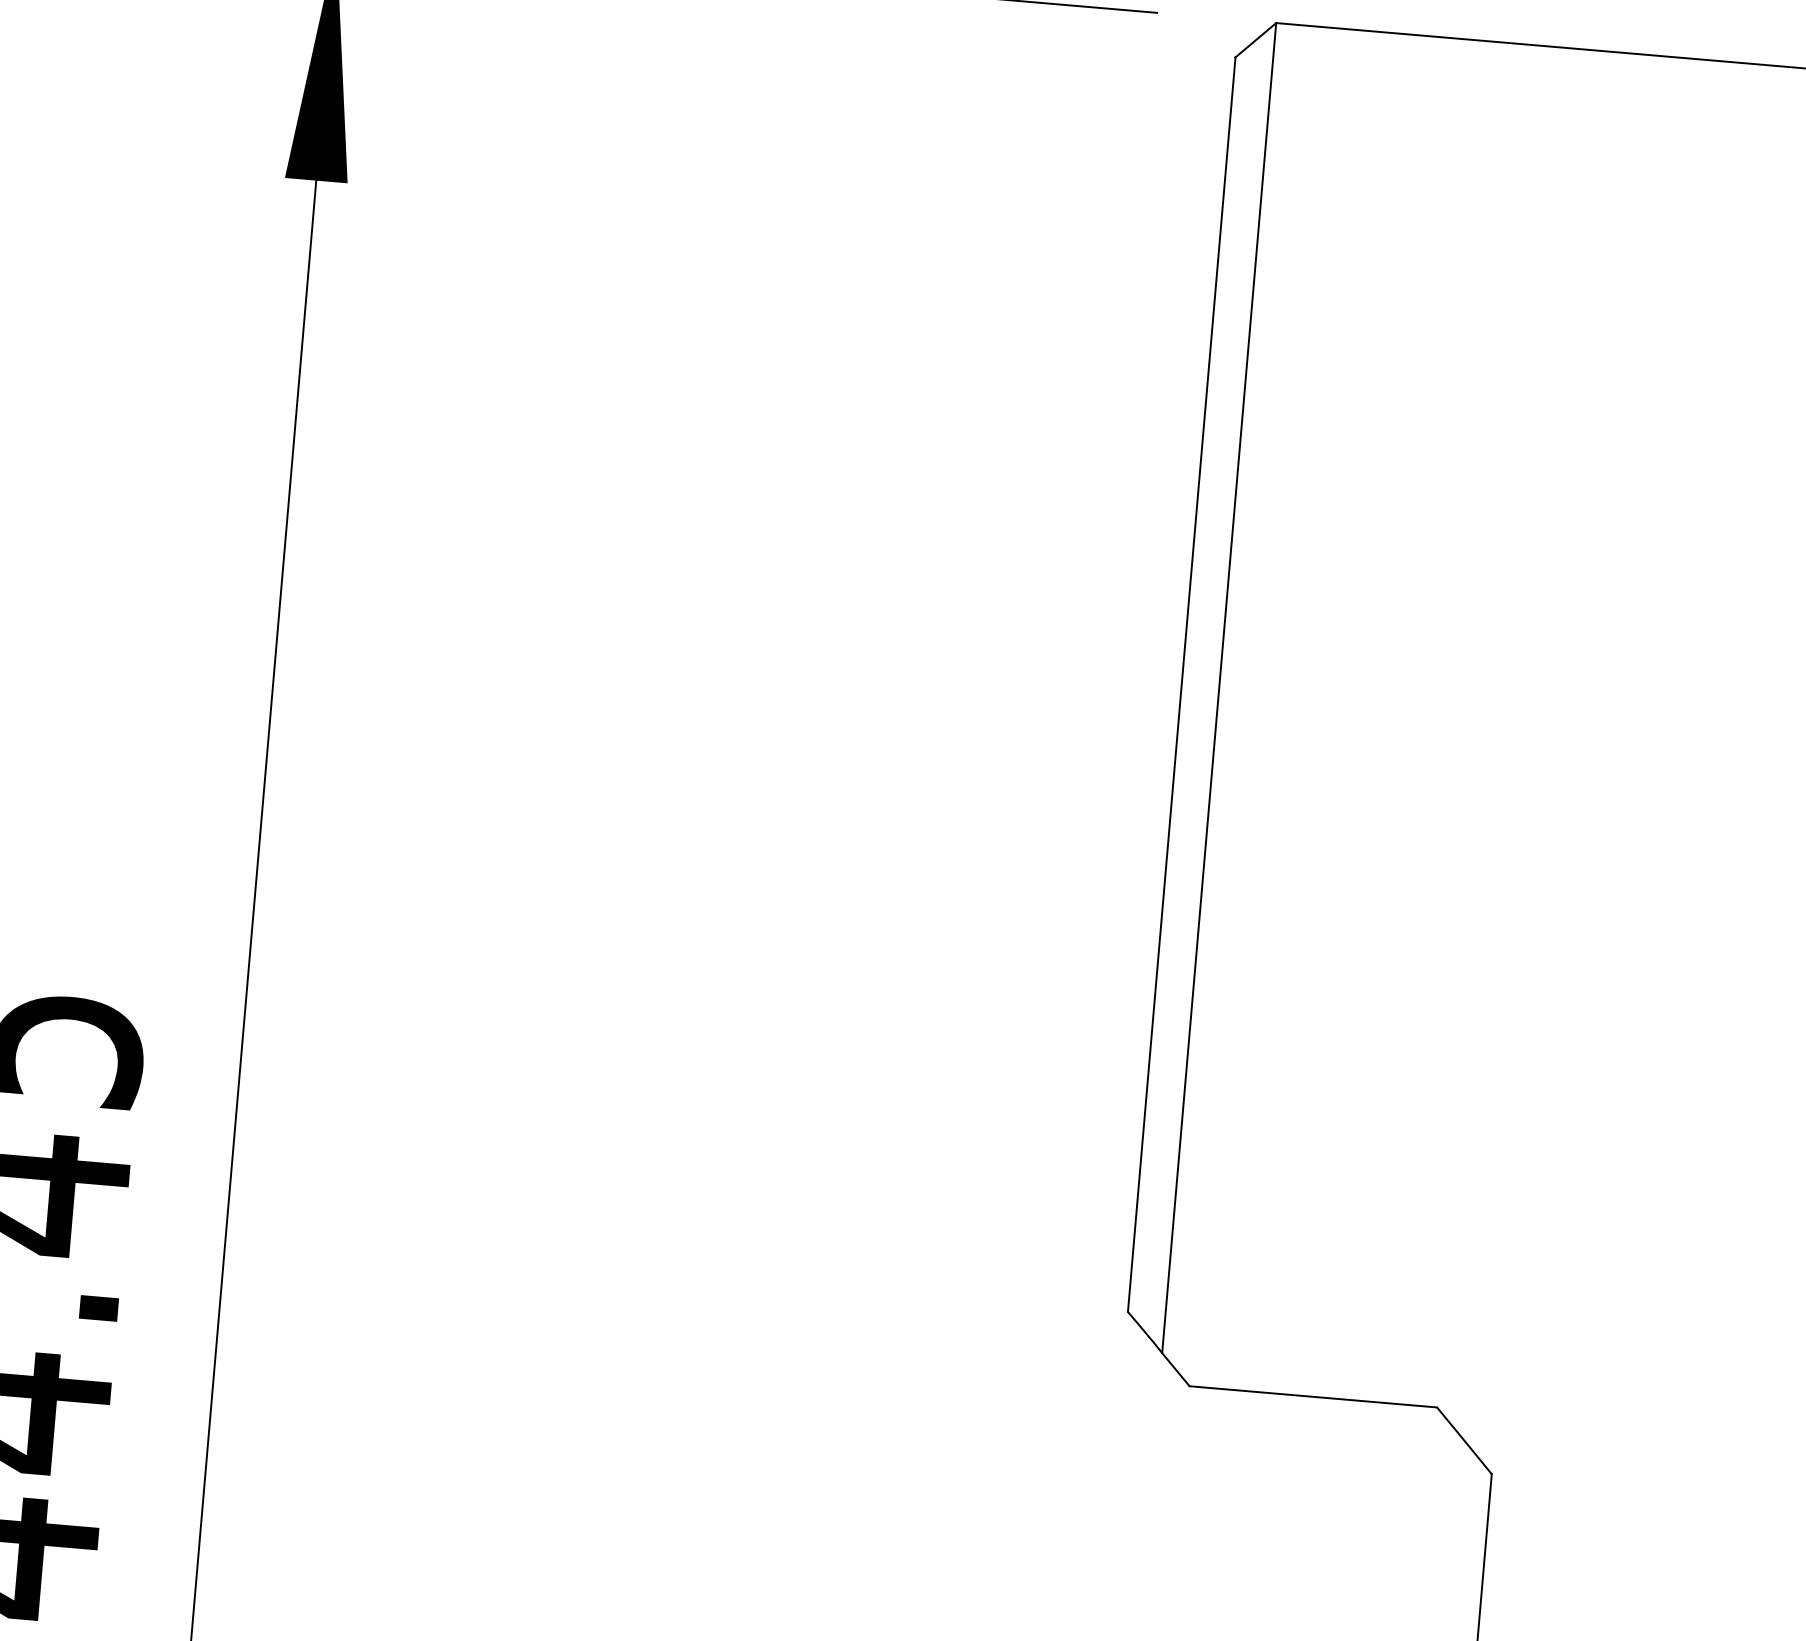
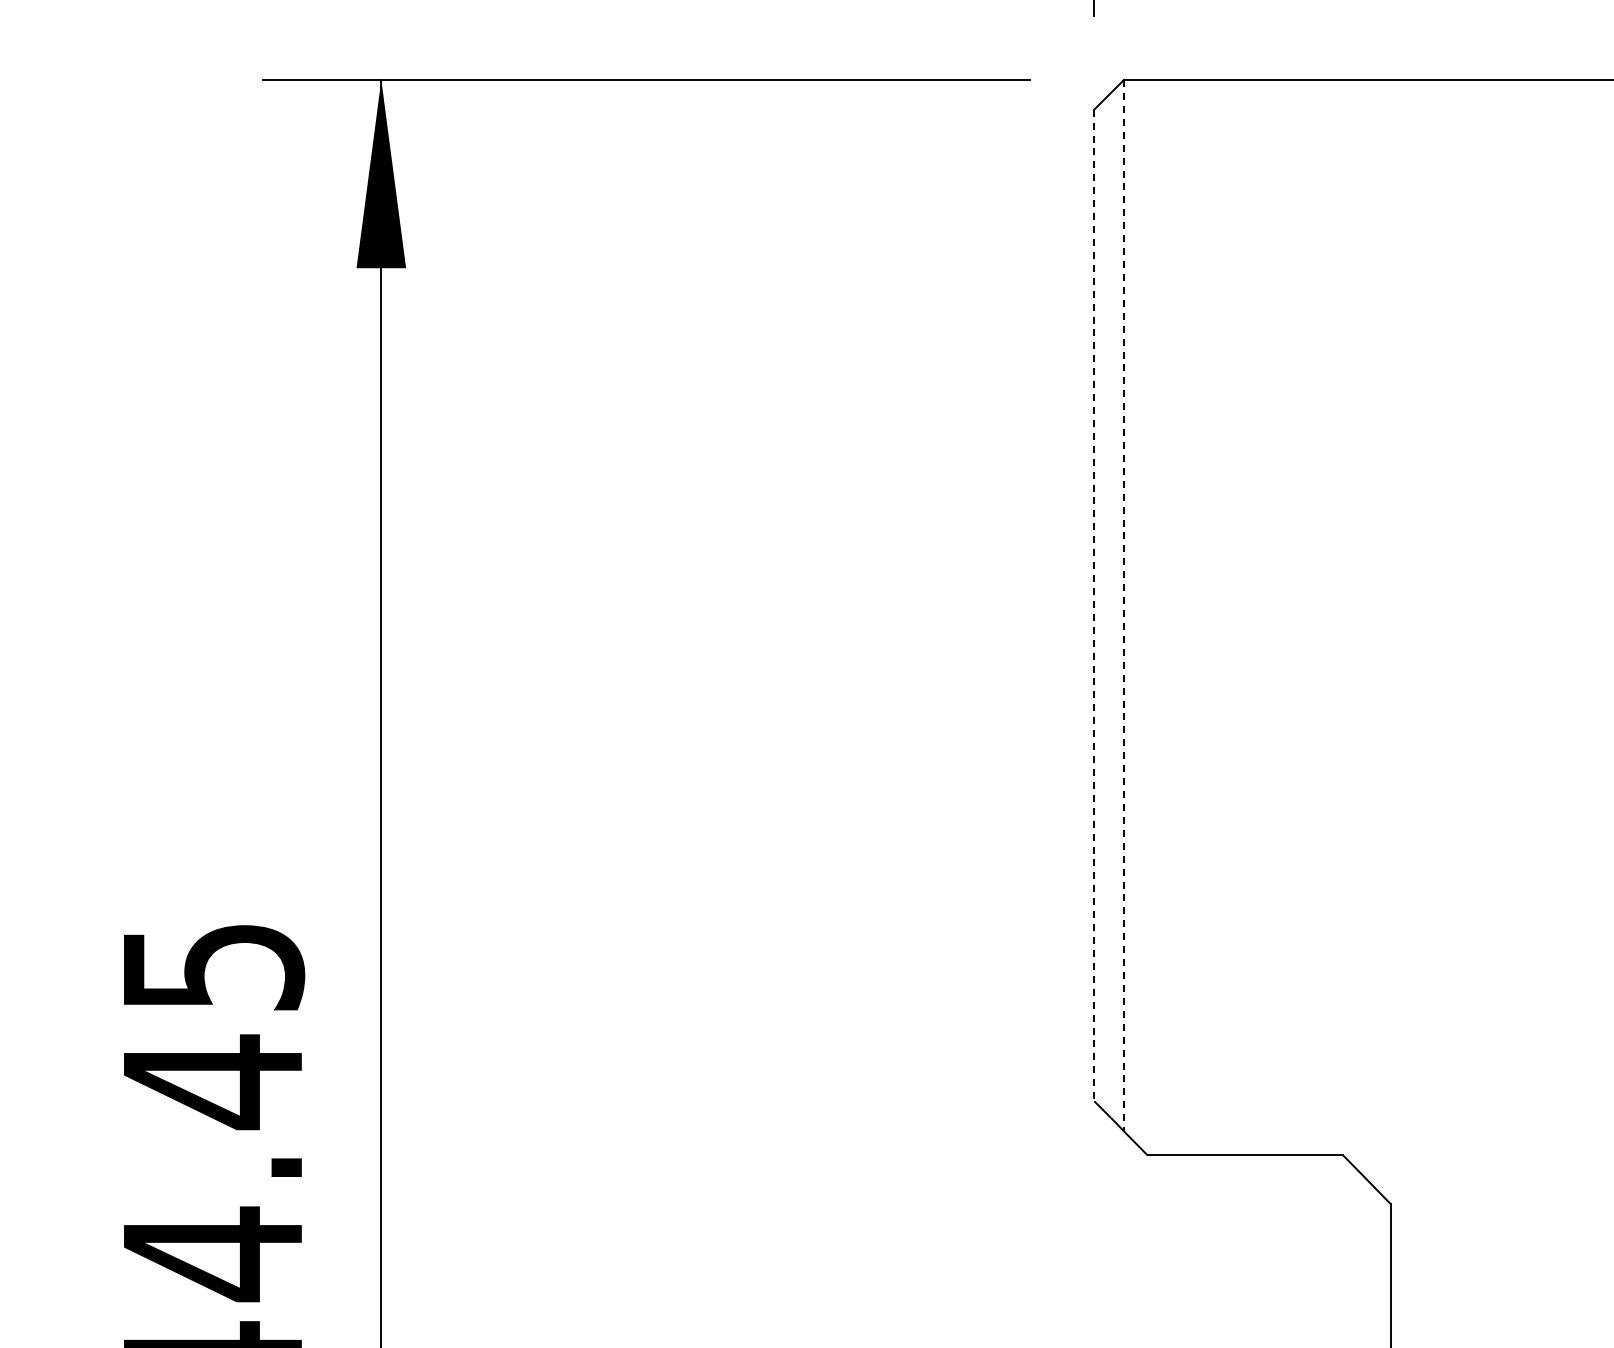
line: (1182, 684) -> (1094, 605), solid -> dashed
line: (1218, 687) -> (1123, 605), solid -> dashed

